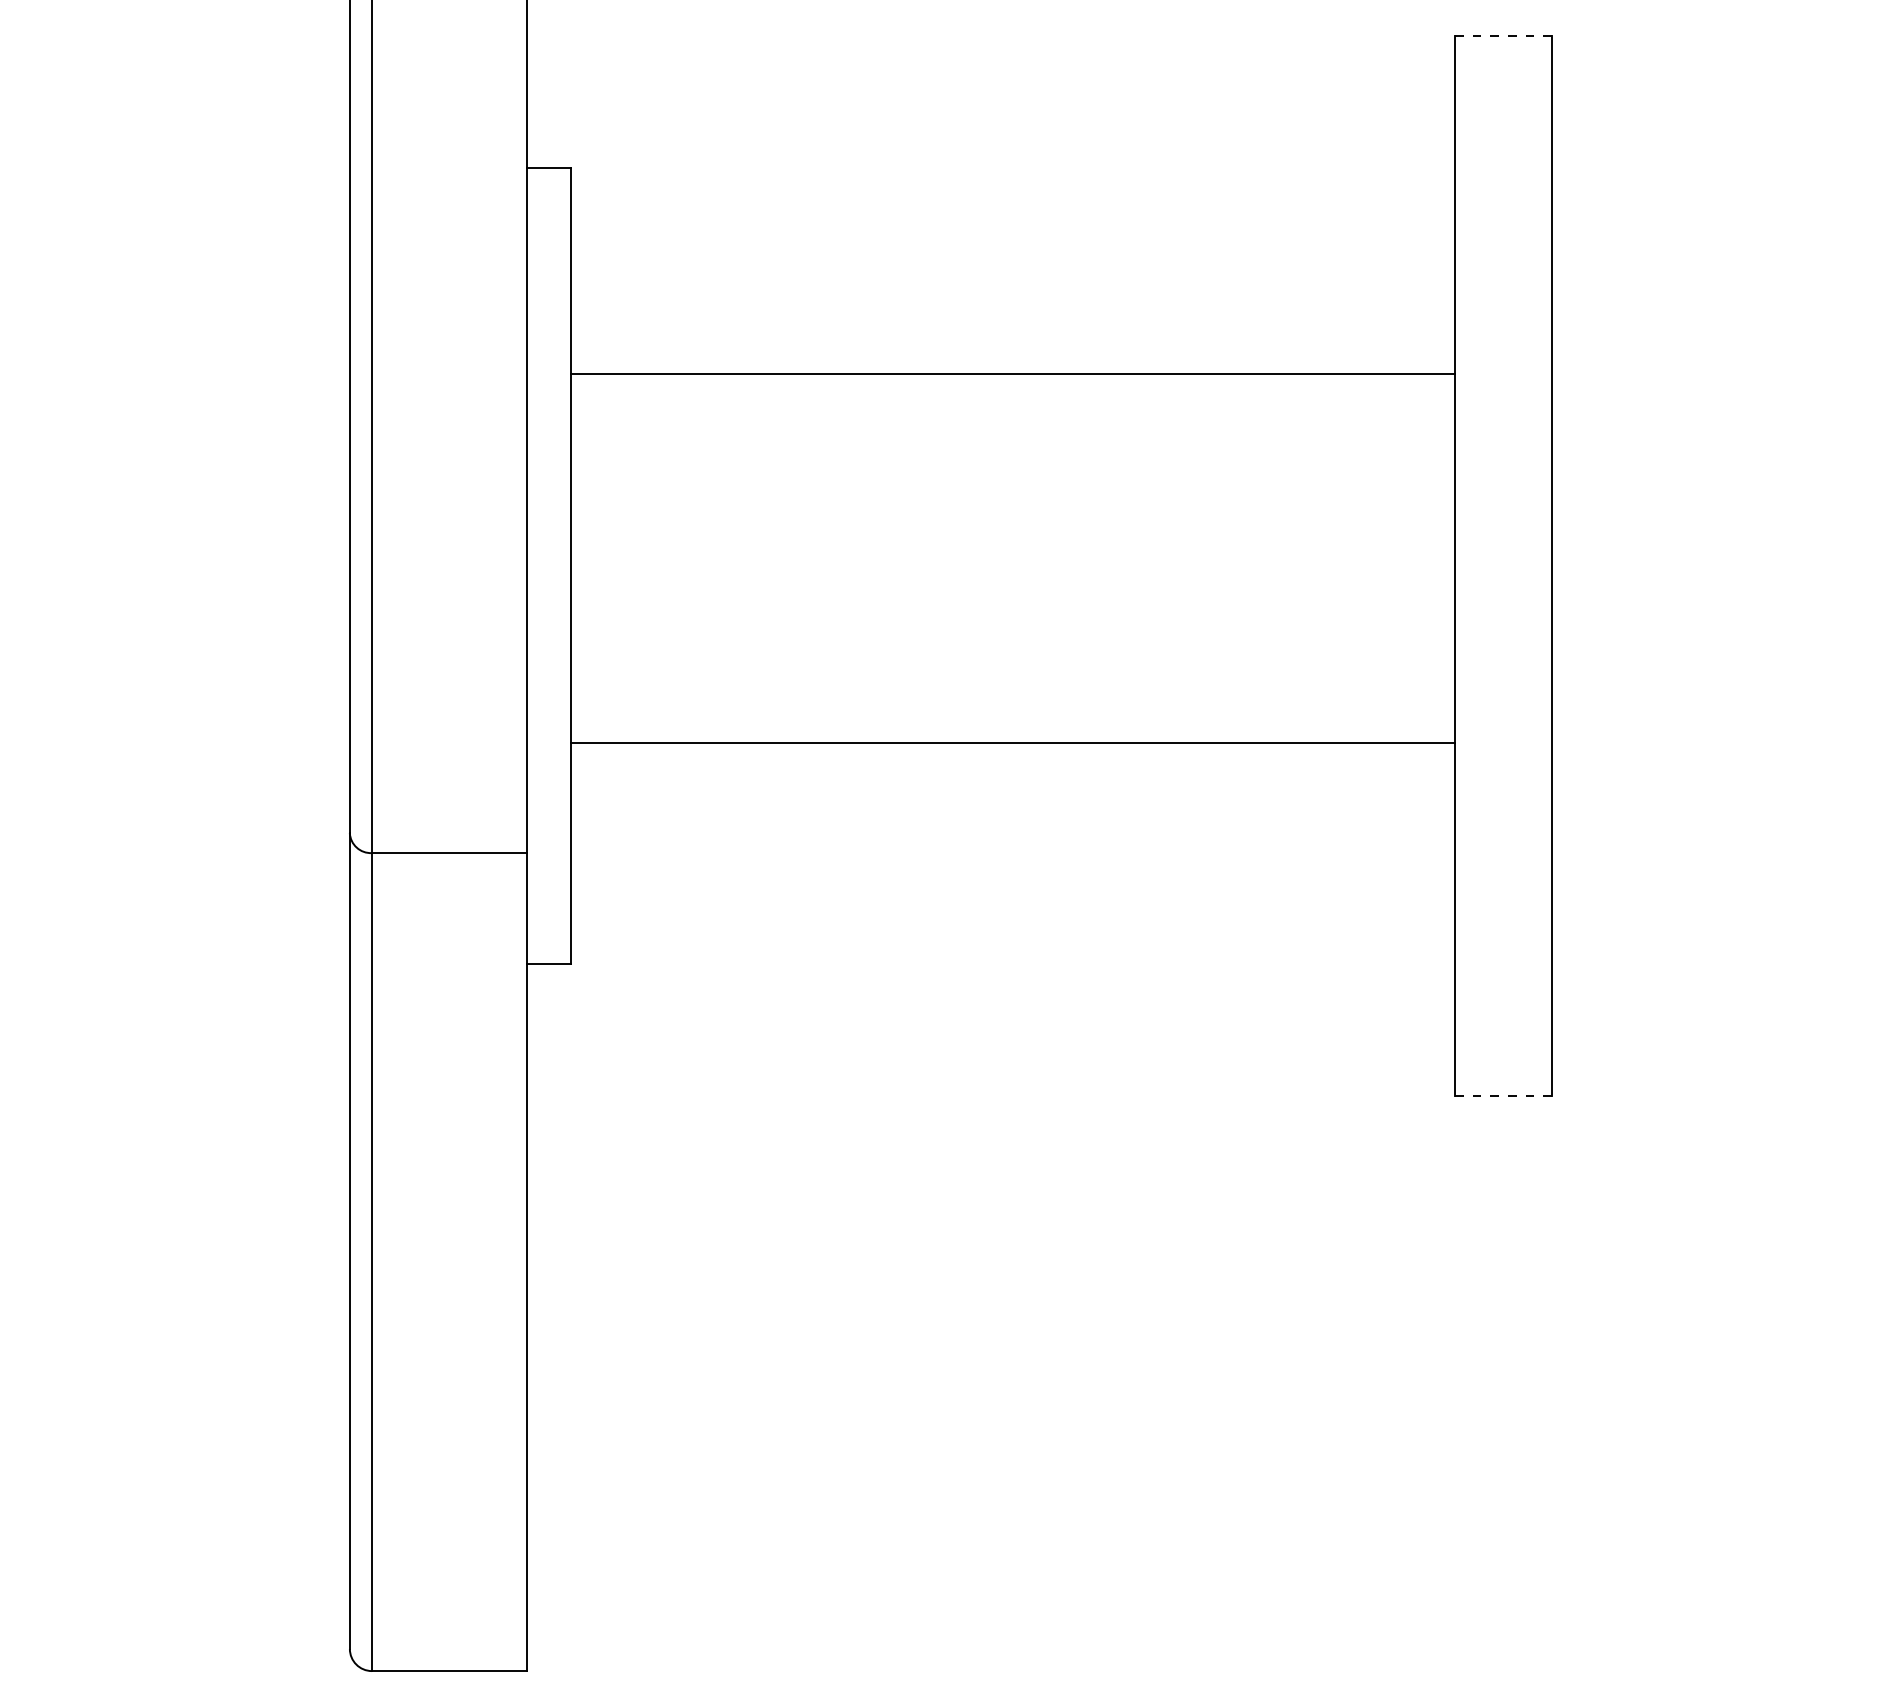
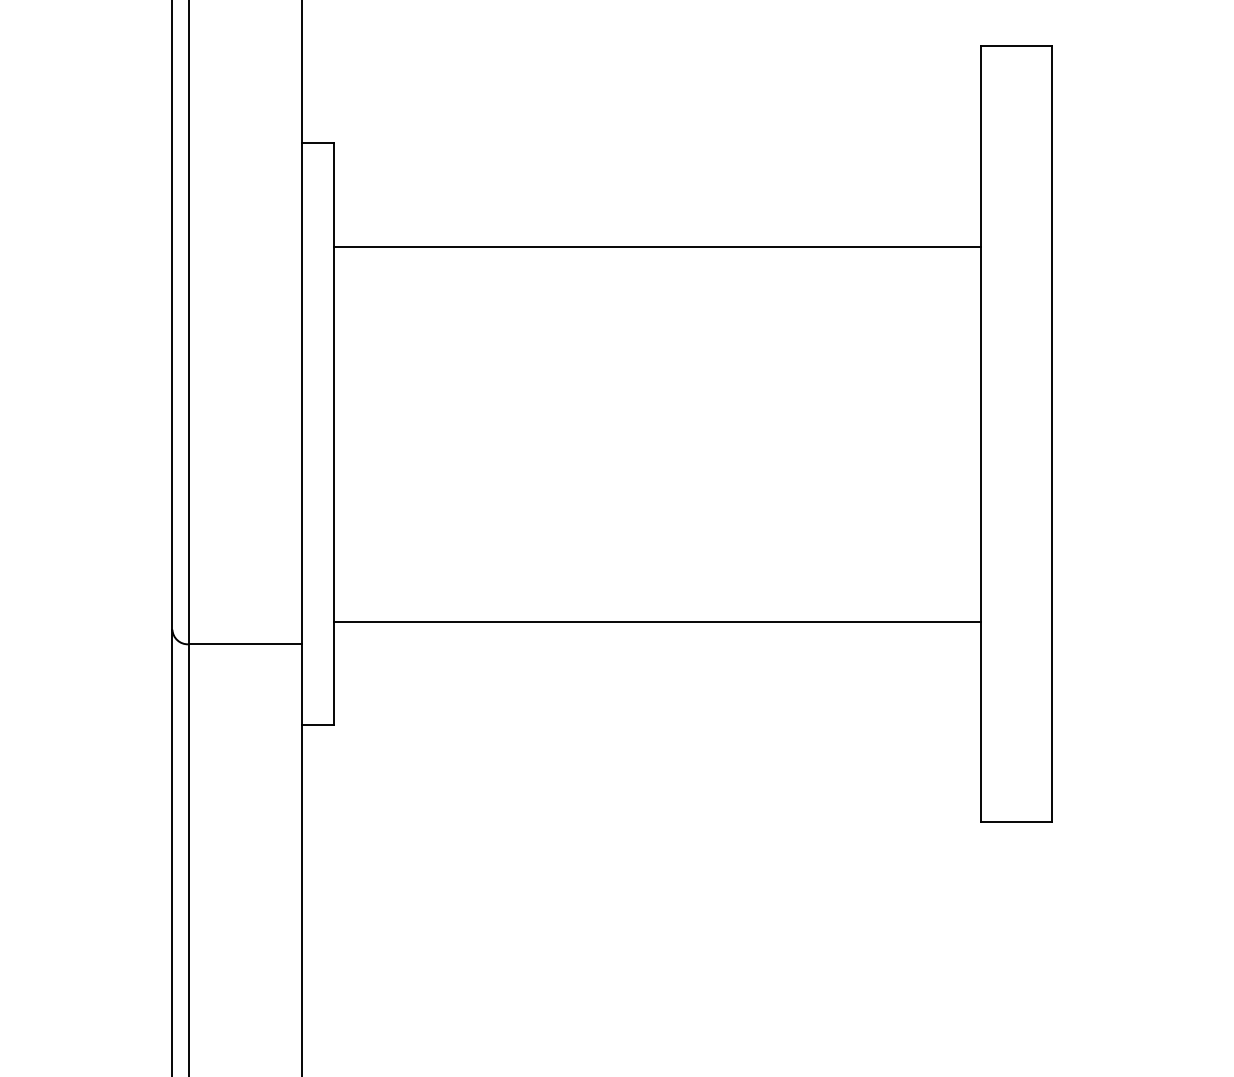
line: (1503, 35) -> (1016, 45), dashed -> solid
line: (1012, 373) -> (657, 246), moved
line: (1012, 743) -> (657, 621), moved
line: (1503, 1096) -> (1016, 822), dashed -> solid

